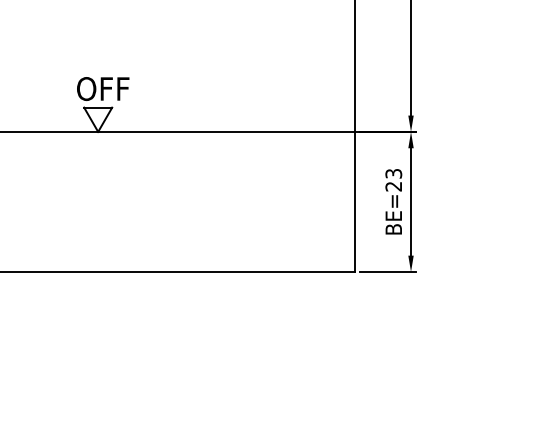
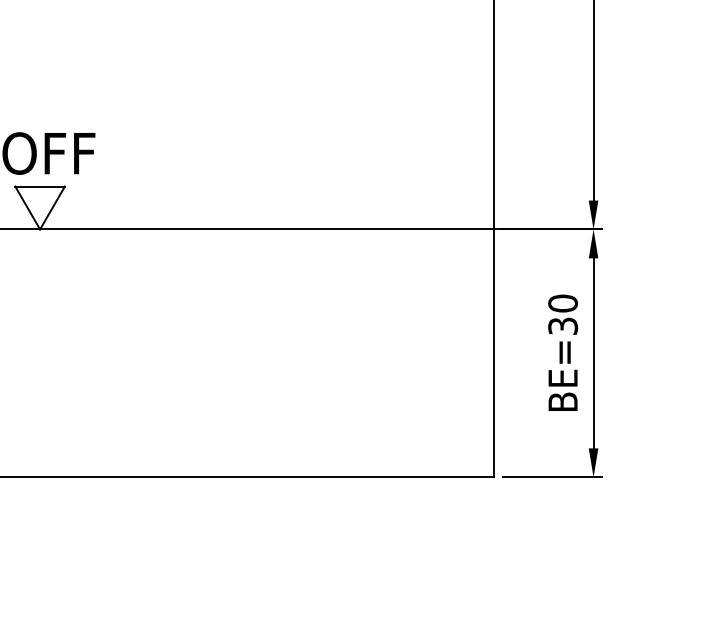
text: (393, 179) -> (562, 313), BE=23 -> BE=30

